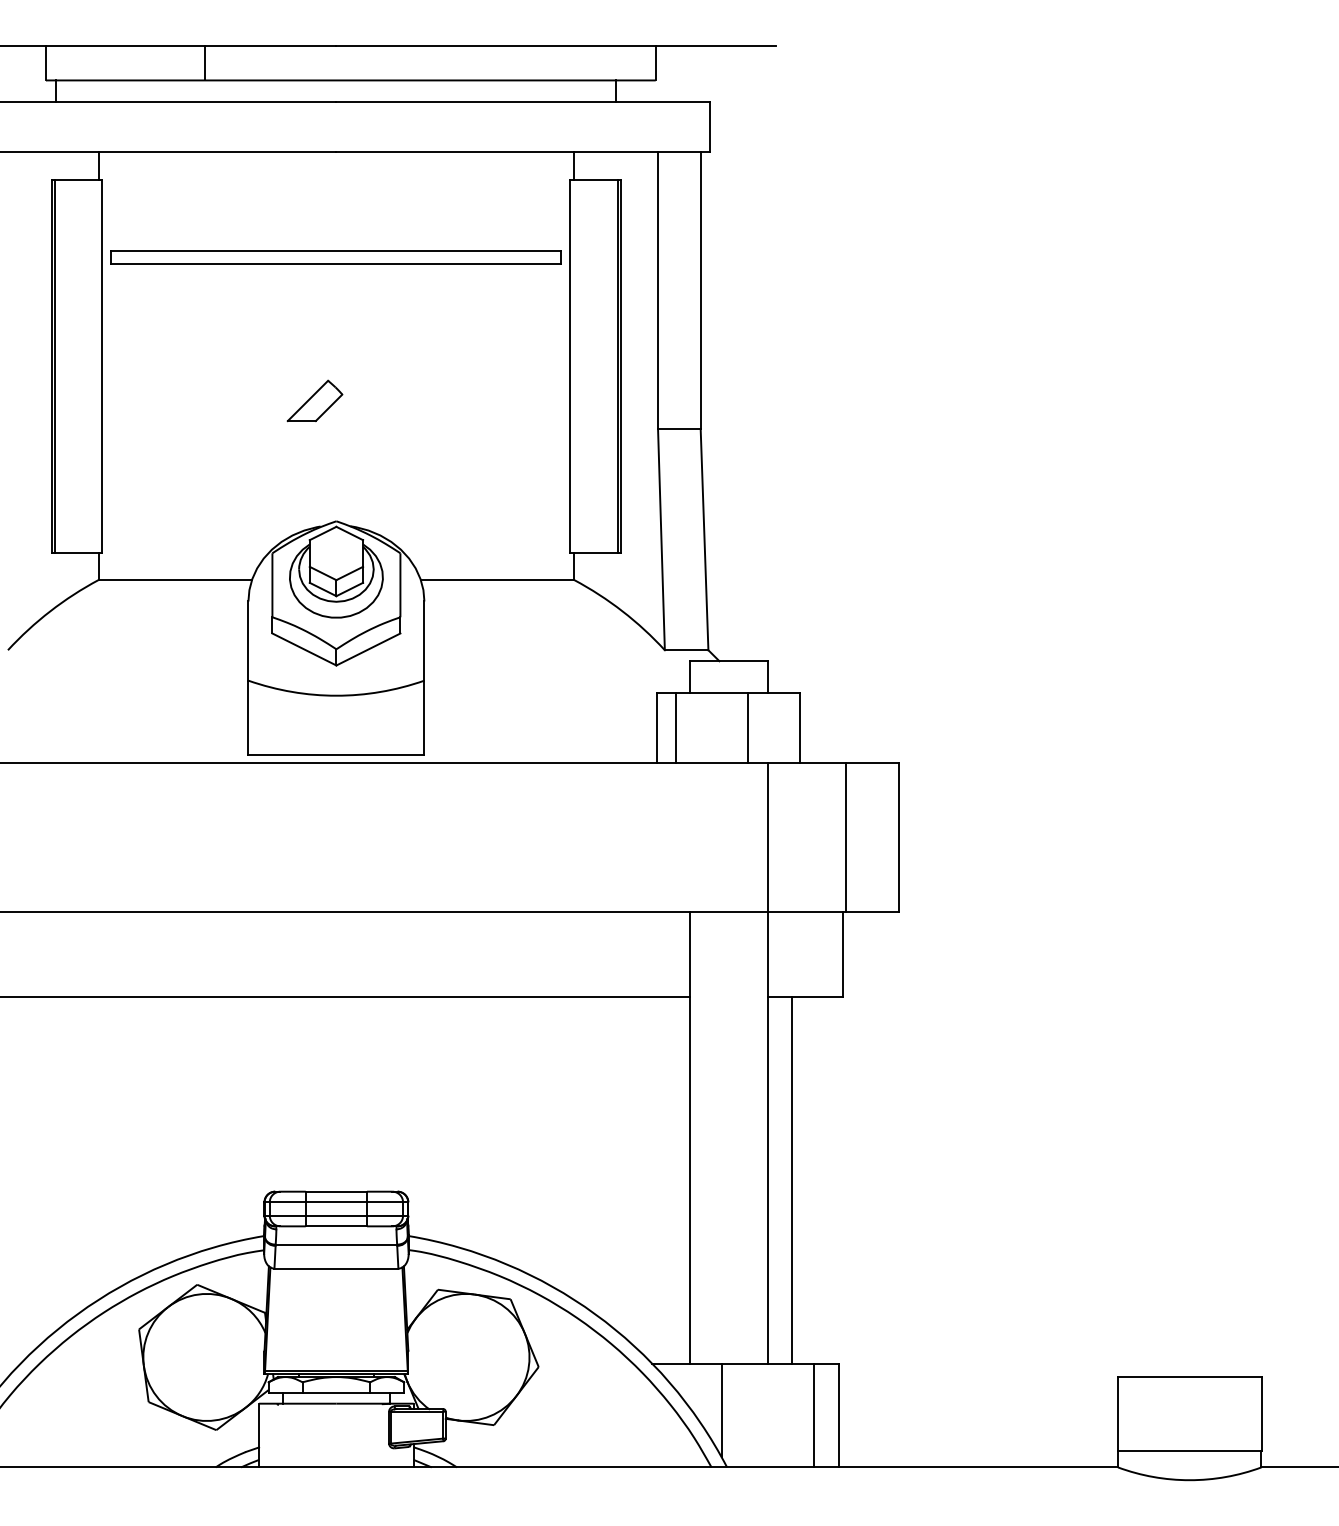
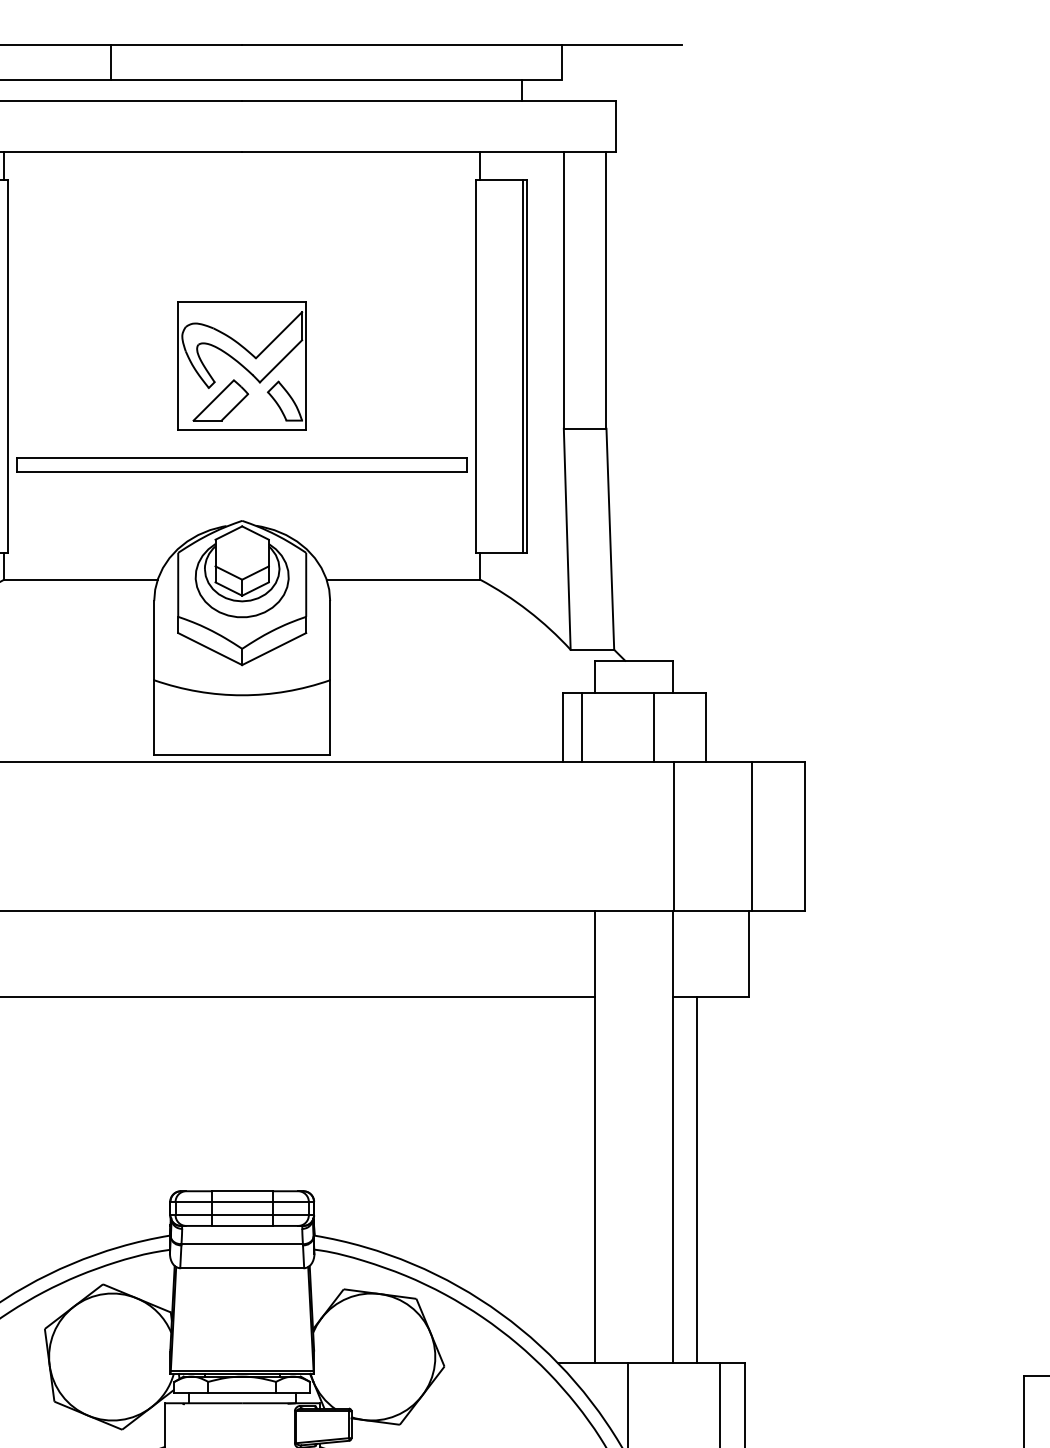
part: (335, 257) -> (241, 465), moved
part: (335, 366) -> (241, 366), added

